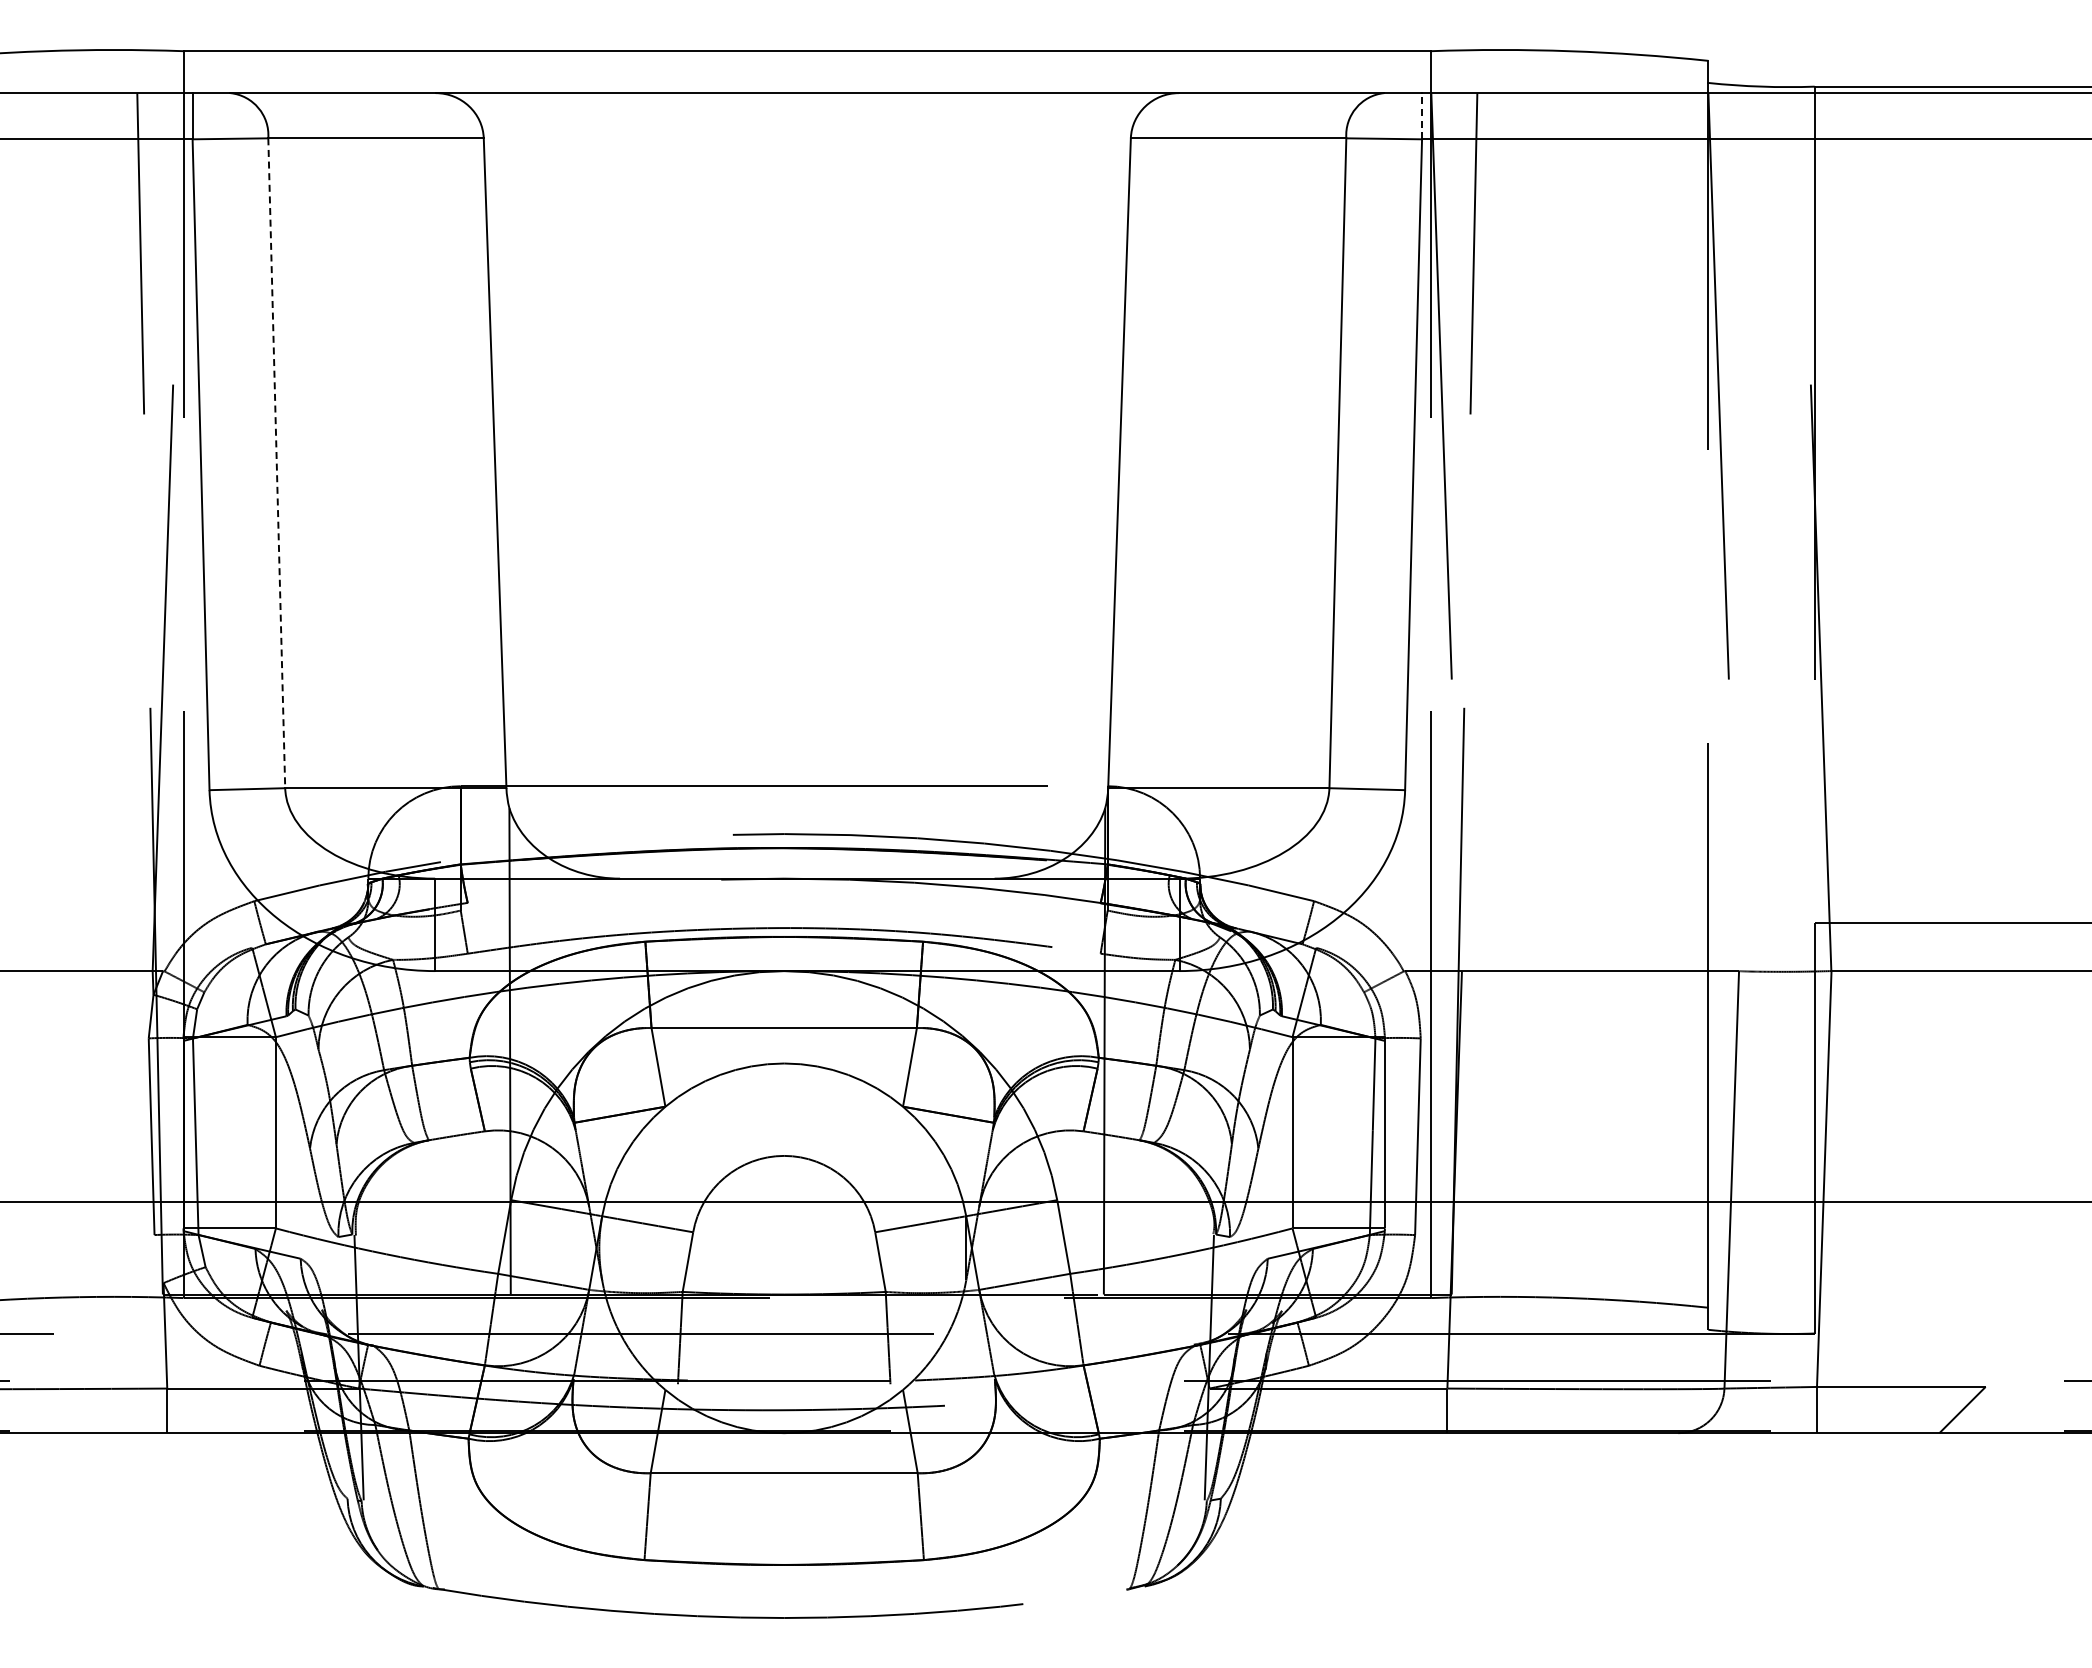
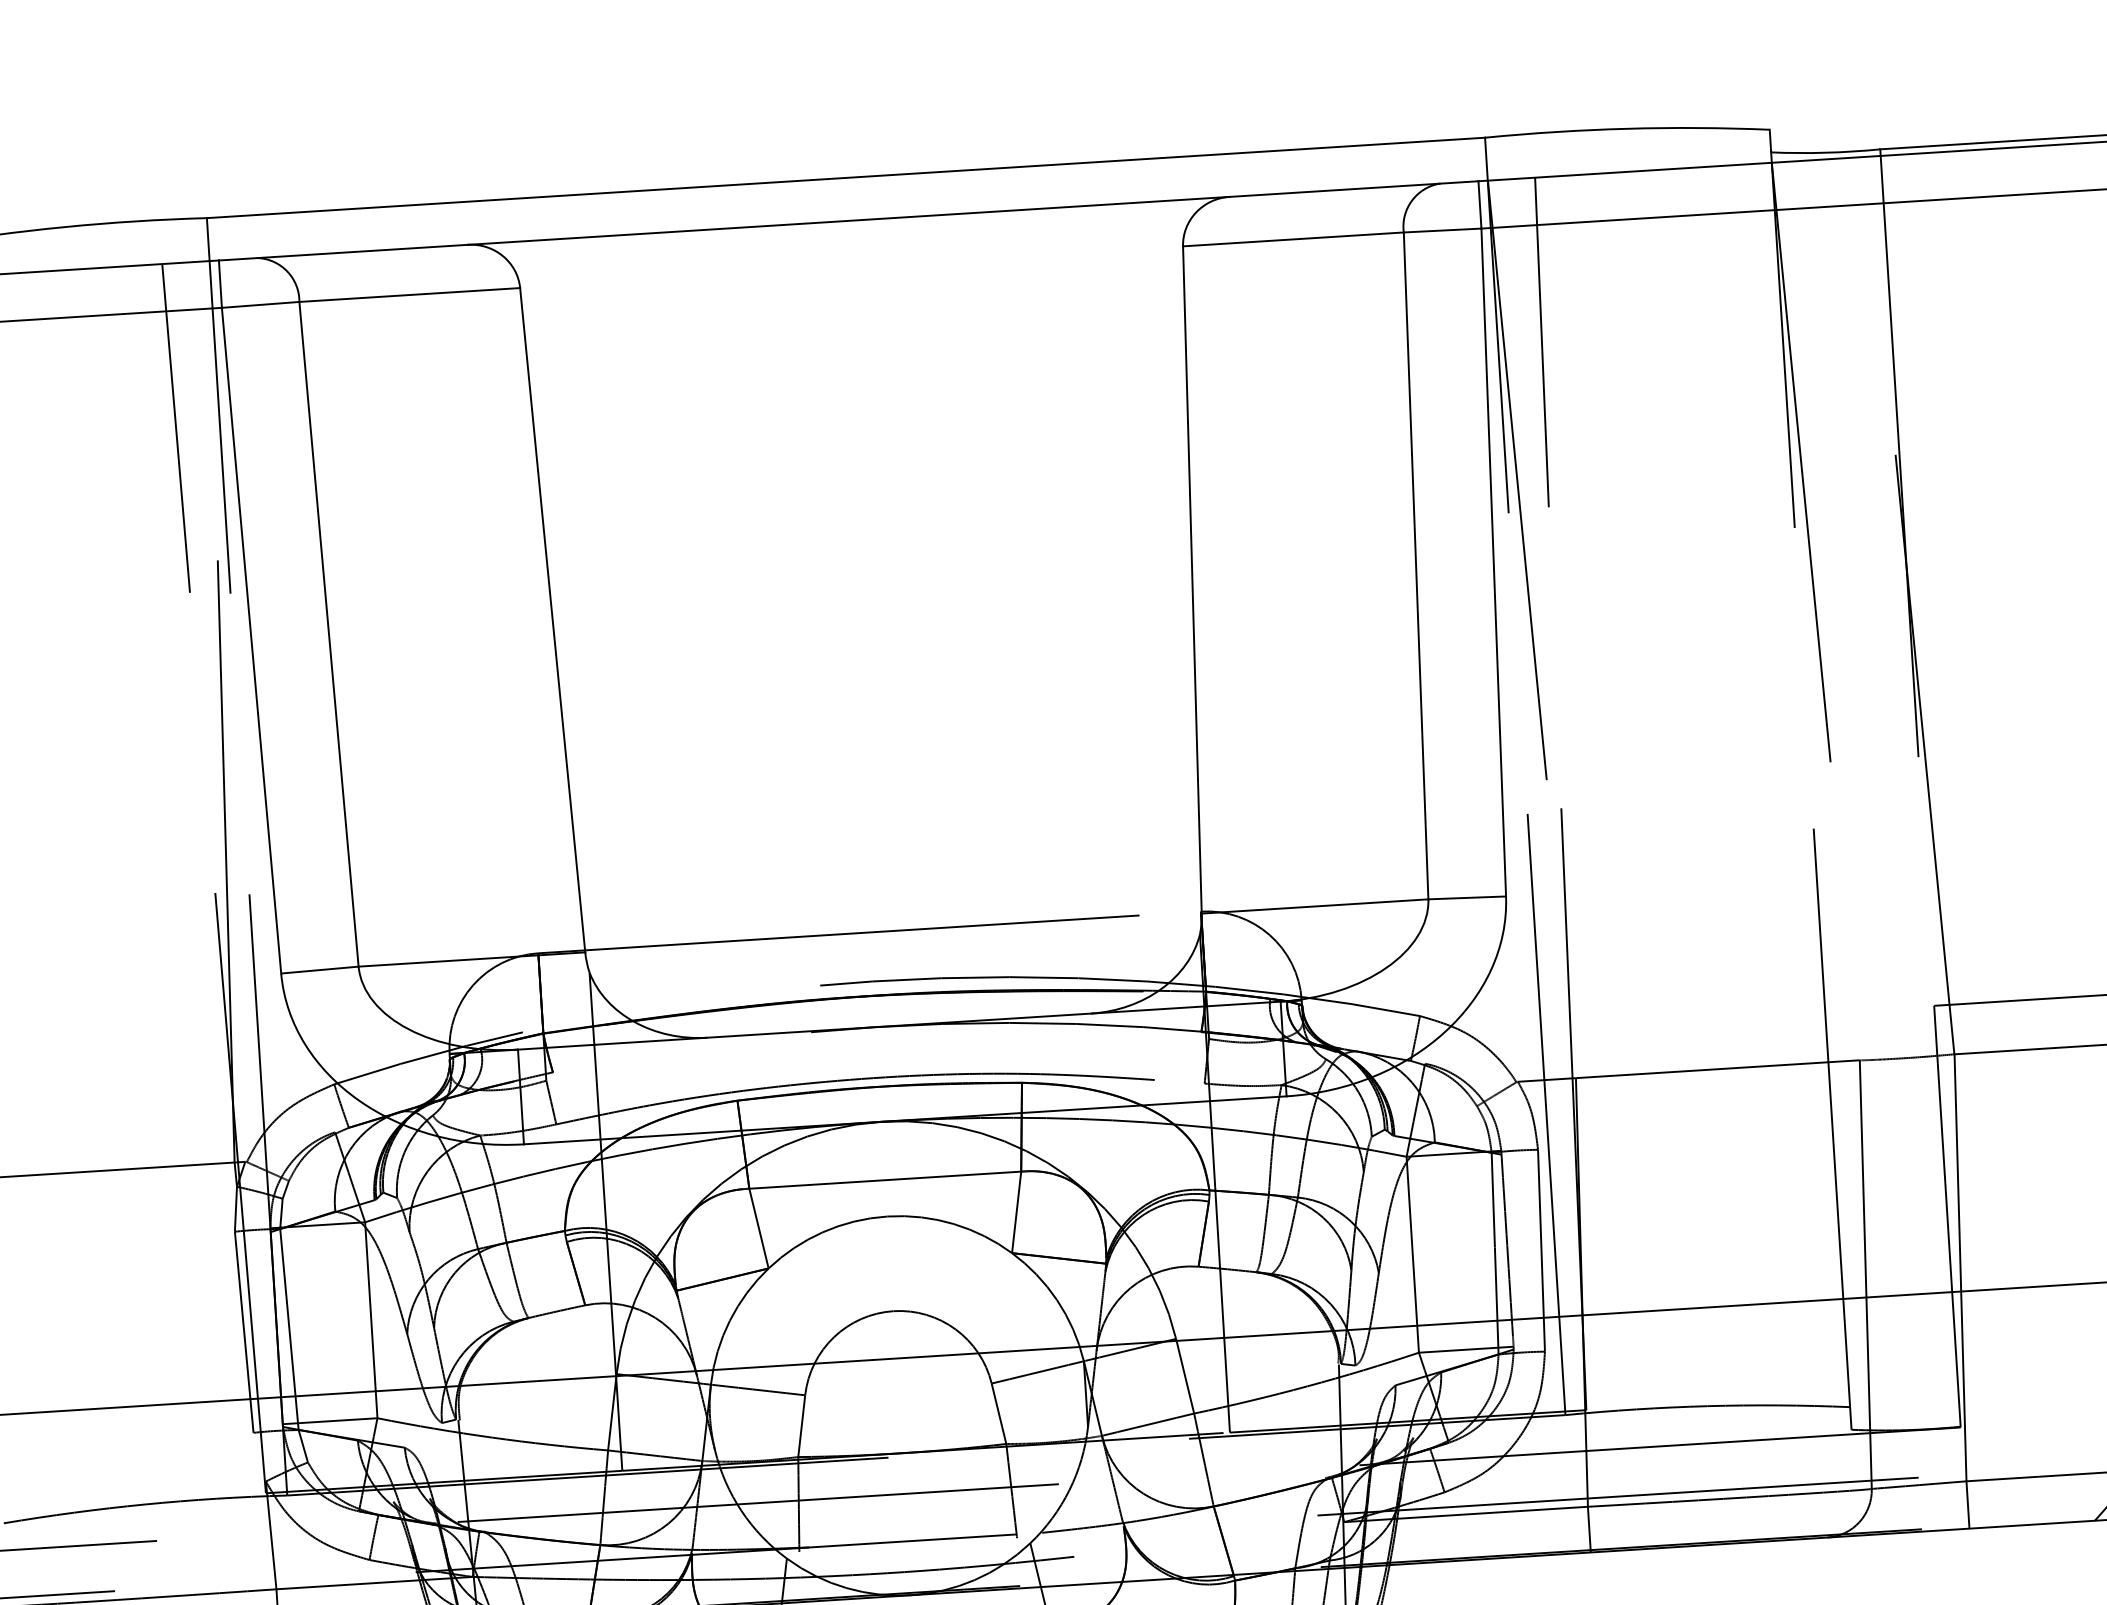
line: (1422, 115) -> (1480, 204), dashed -> solid
line: (276, 463) -> (328, 634), dashed -> solid

